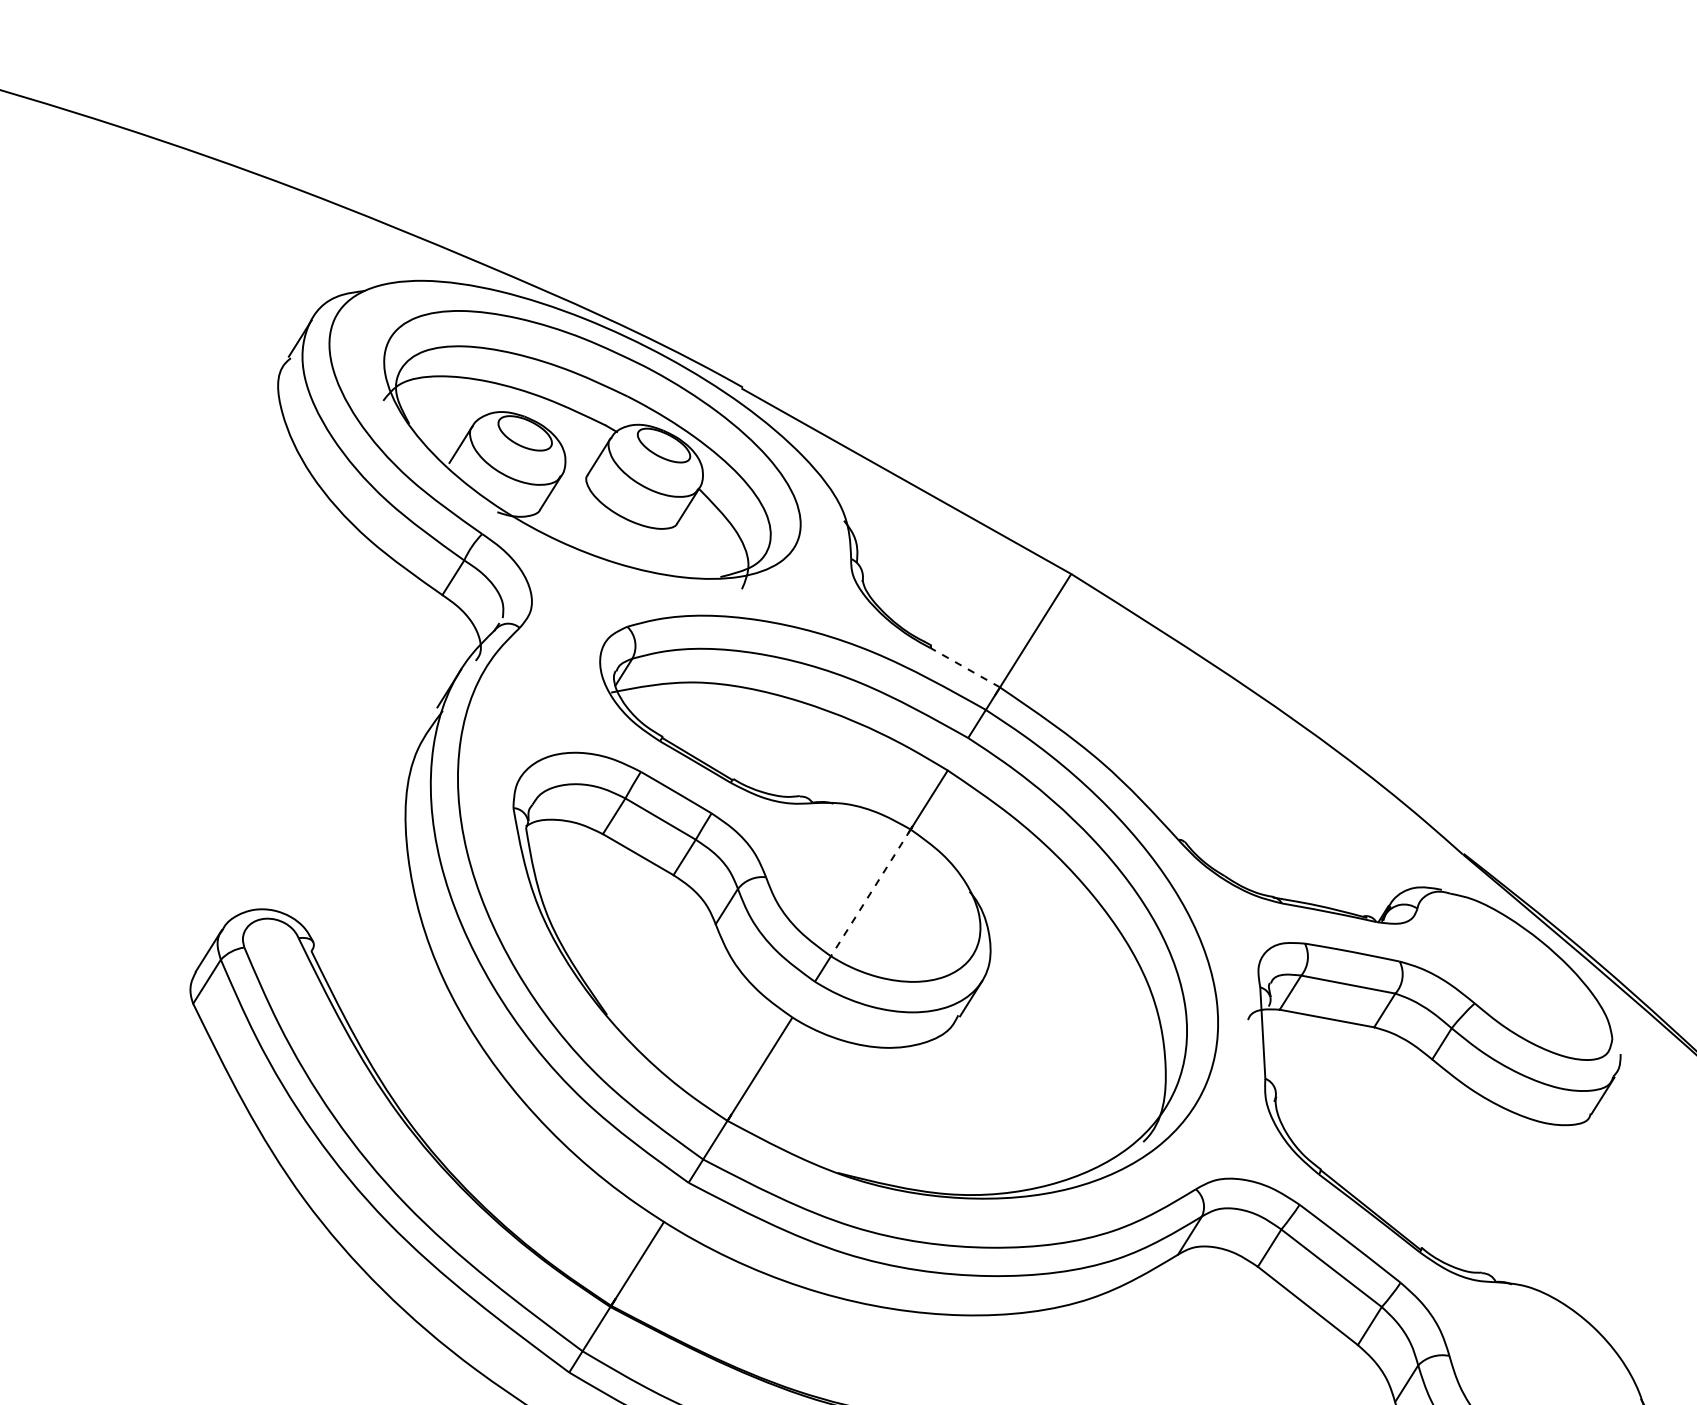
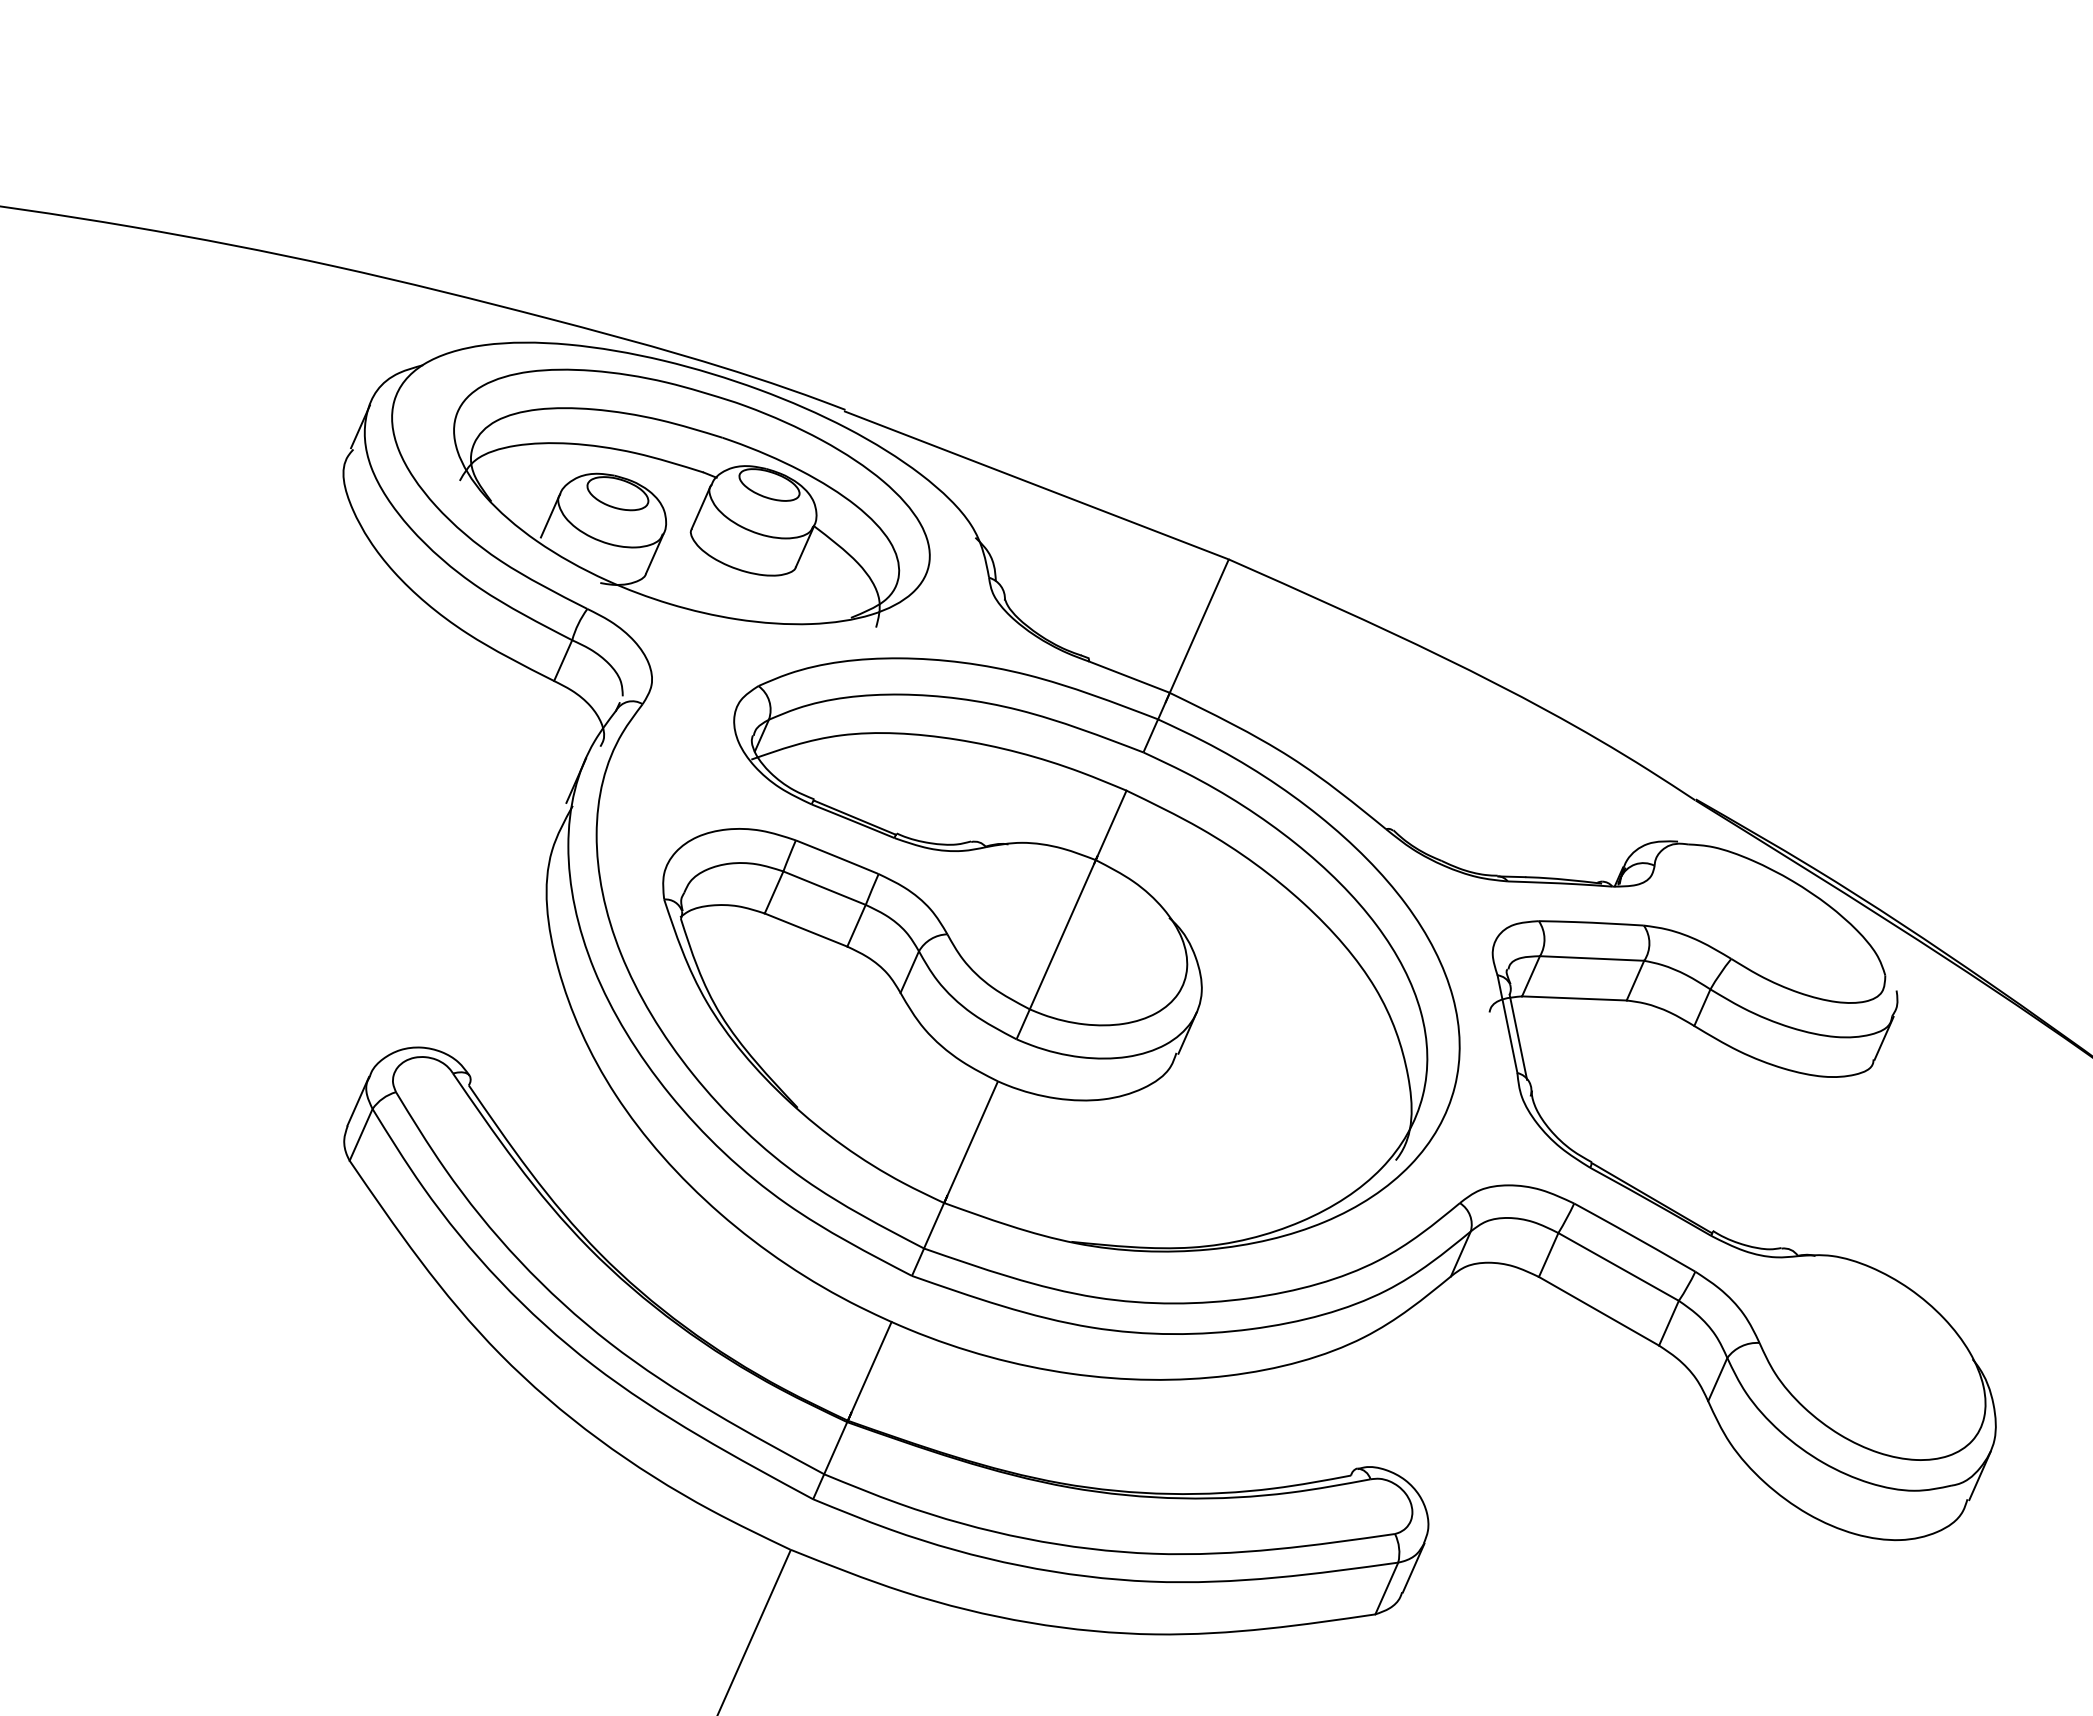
line: (965, 668) -> (1129, 677), dashed -> solid
line: (870, 892) -> (1062, 934), dashed -> solid
line: (1271, 1045) -> (1518, 1036), added

